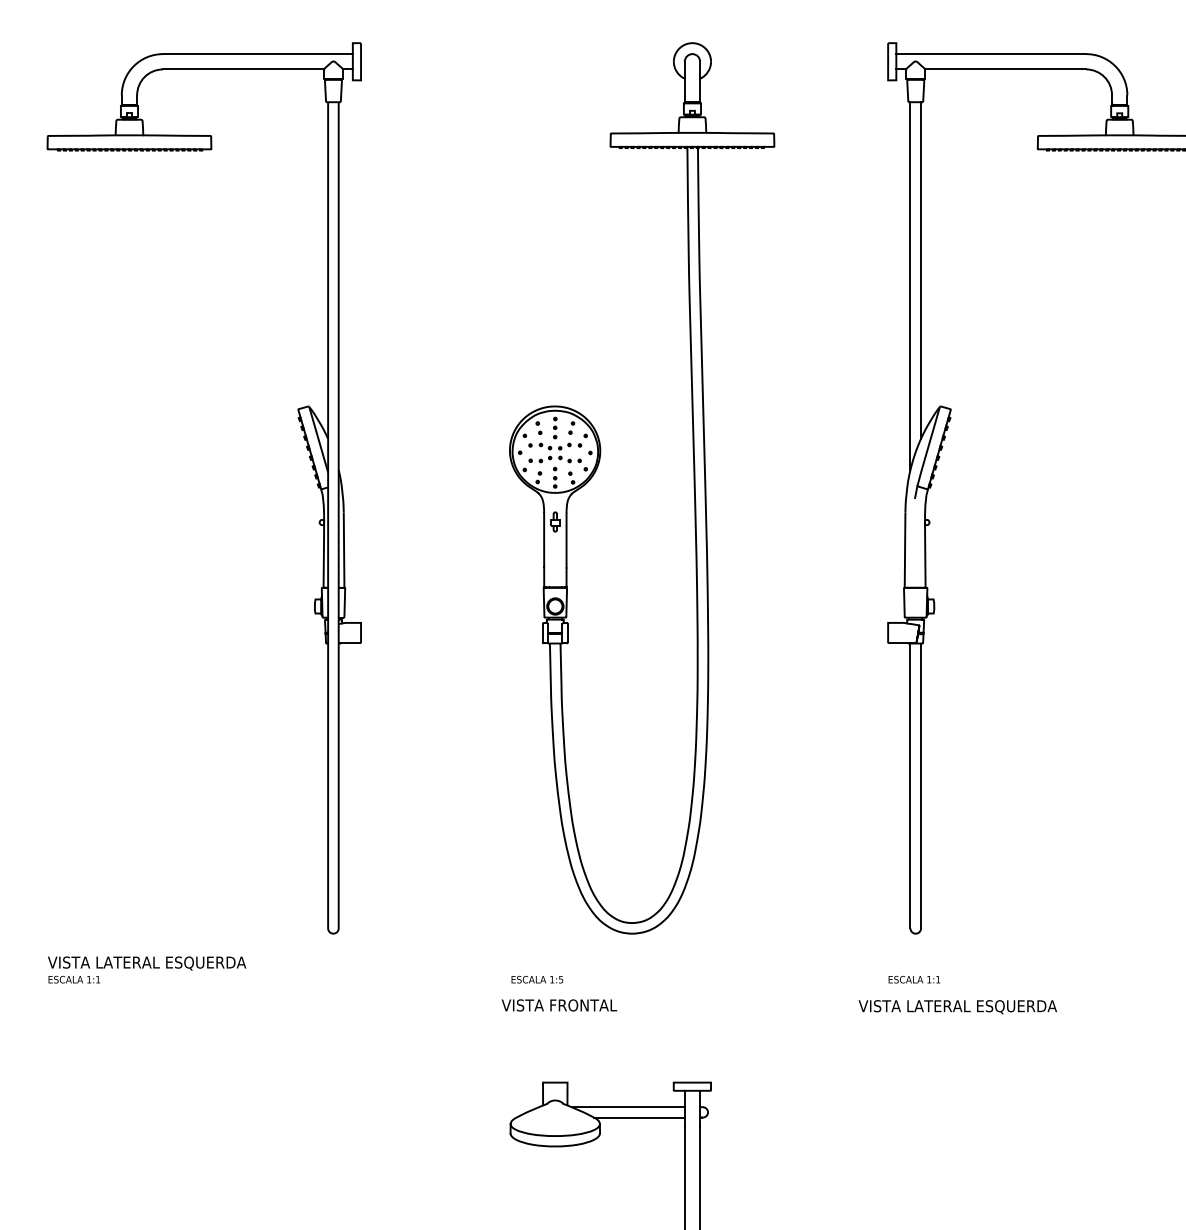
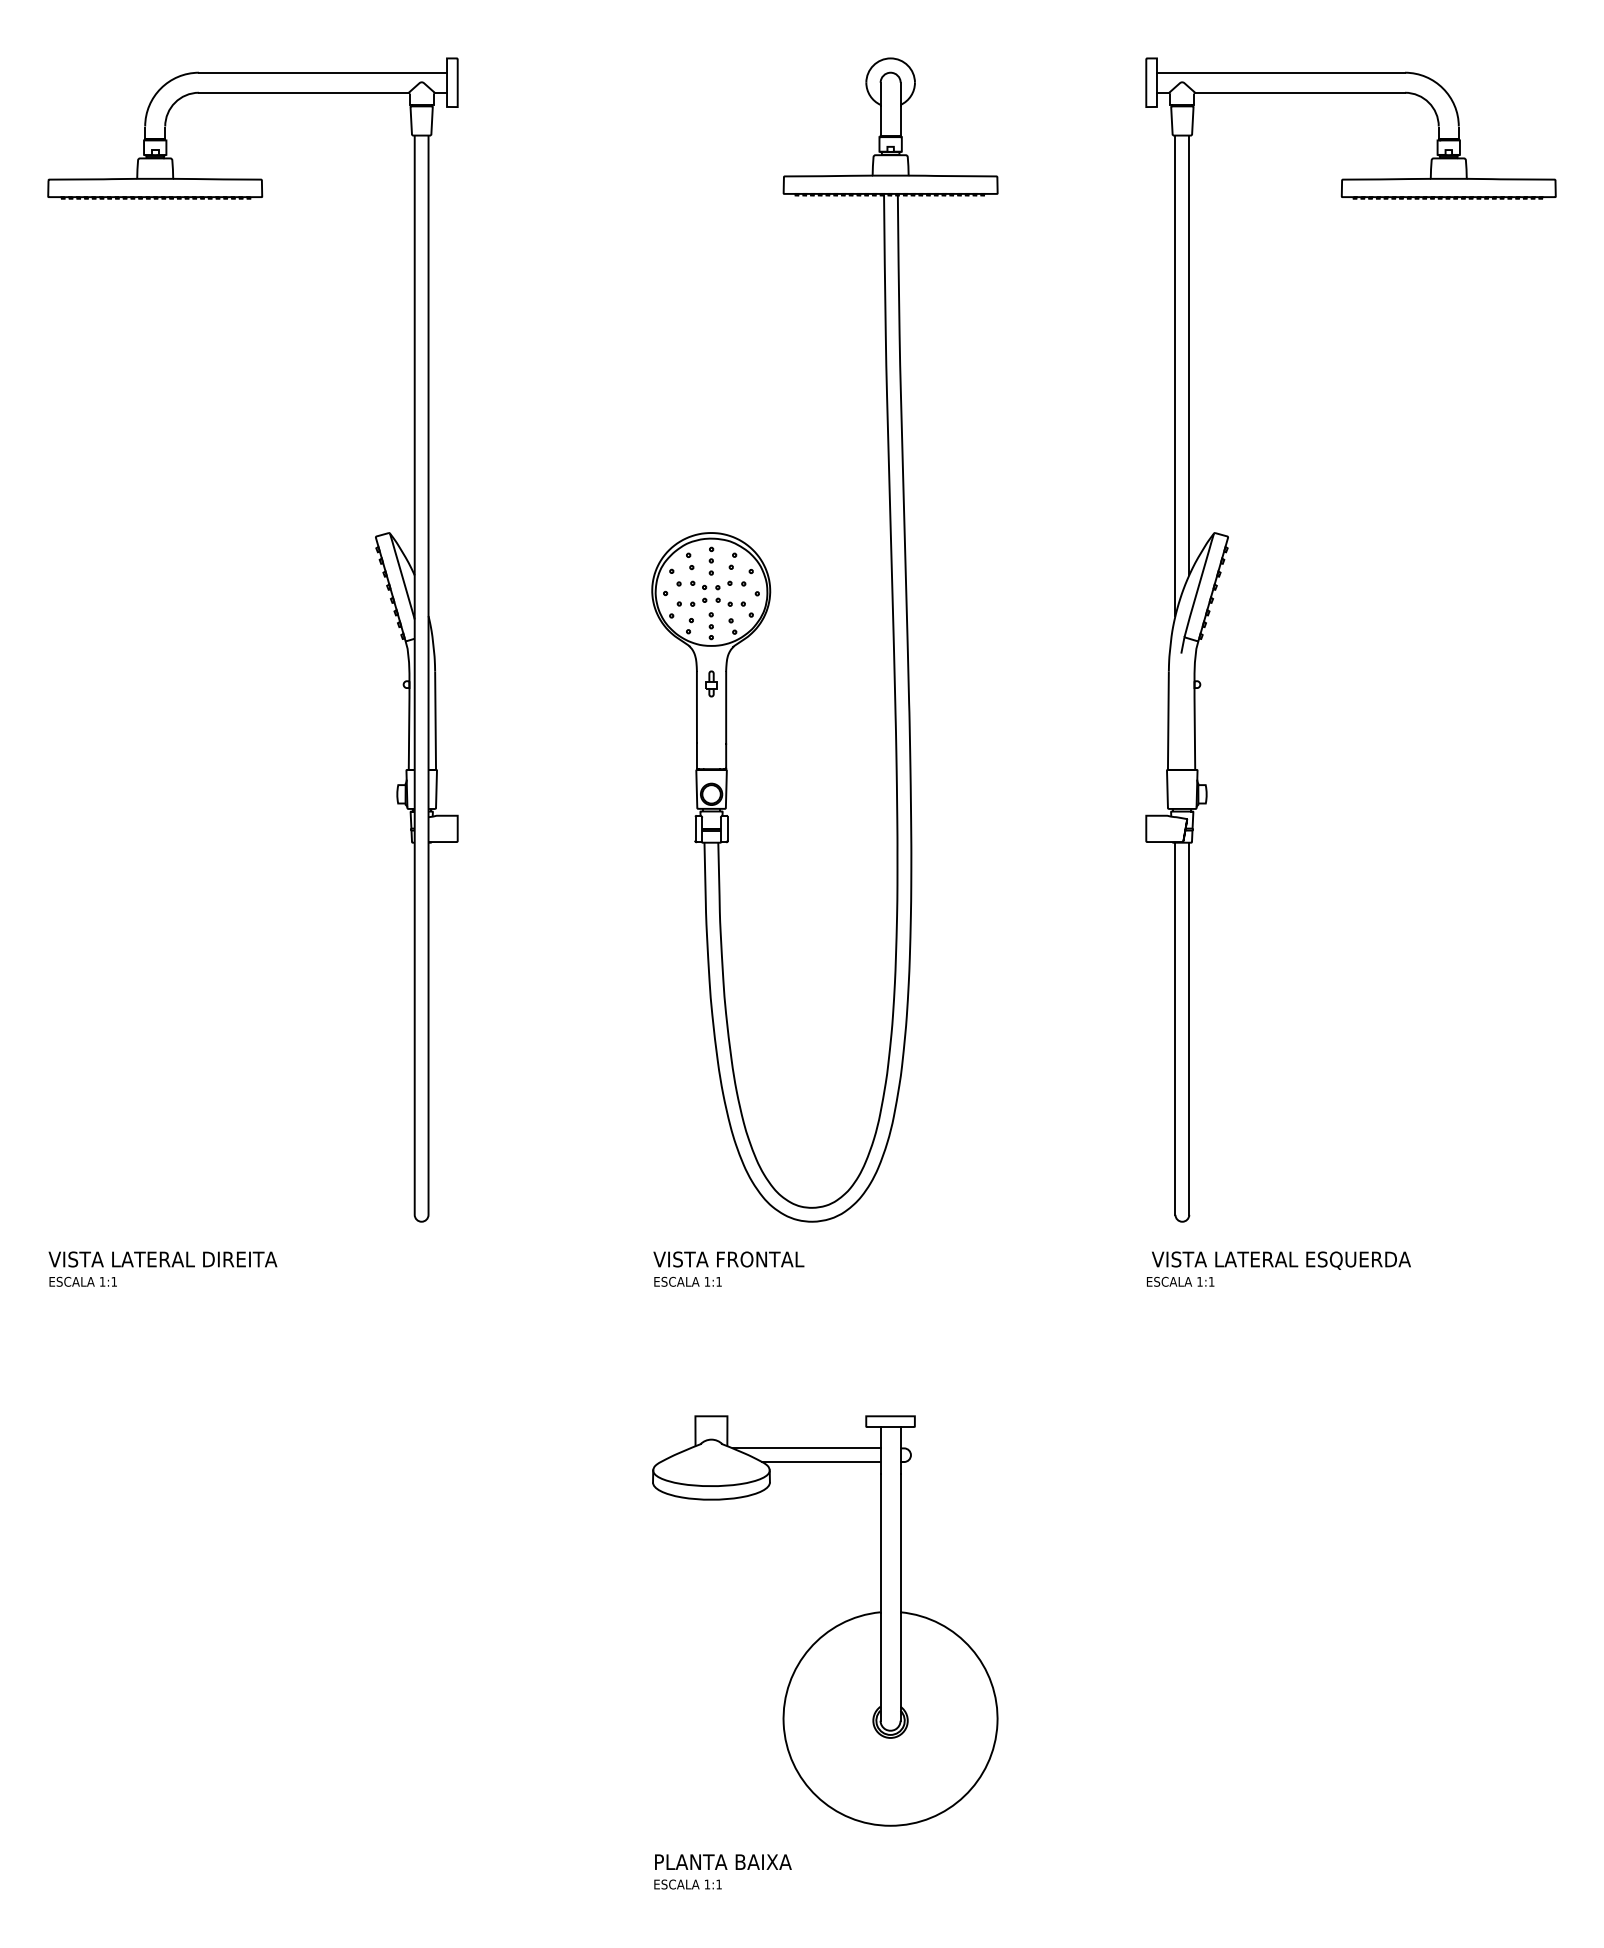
text: (207, 963) -> (256, 1260), VISTA LATERAL ESQUERDA -> VISTA LATERAL DIREITA
text: (560, 979) -> (718, 1281), 1:5 -> 1:1
text: (559, 1005) -> (728, 1259), moved
text: (957, 1006) -> (1281, 1260), moved

